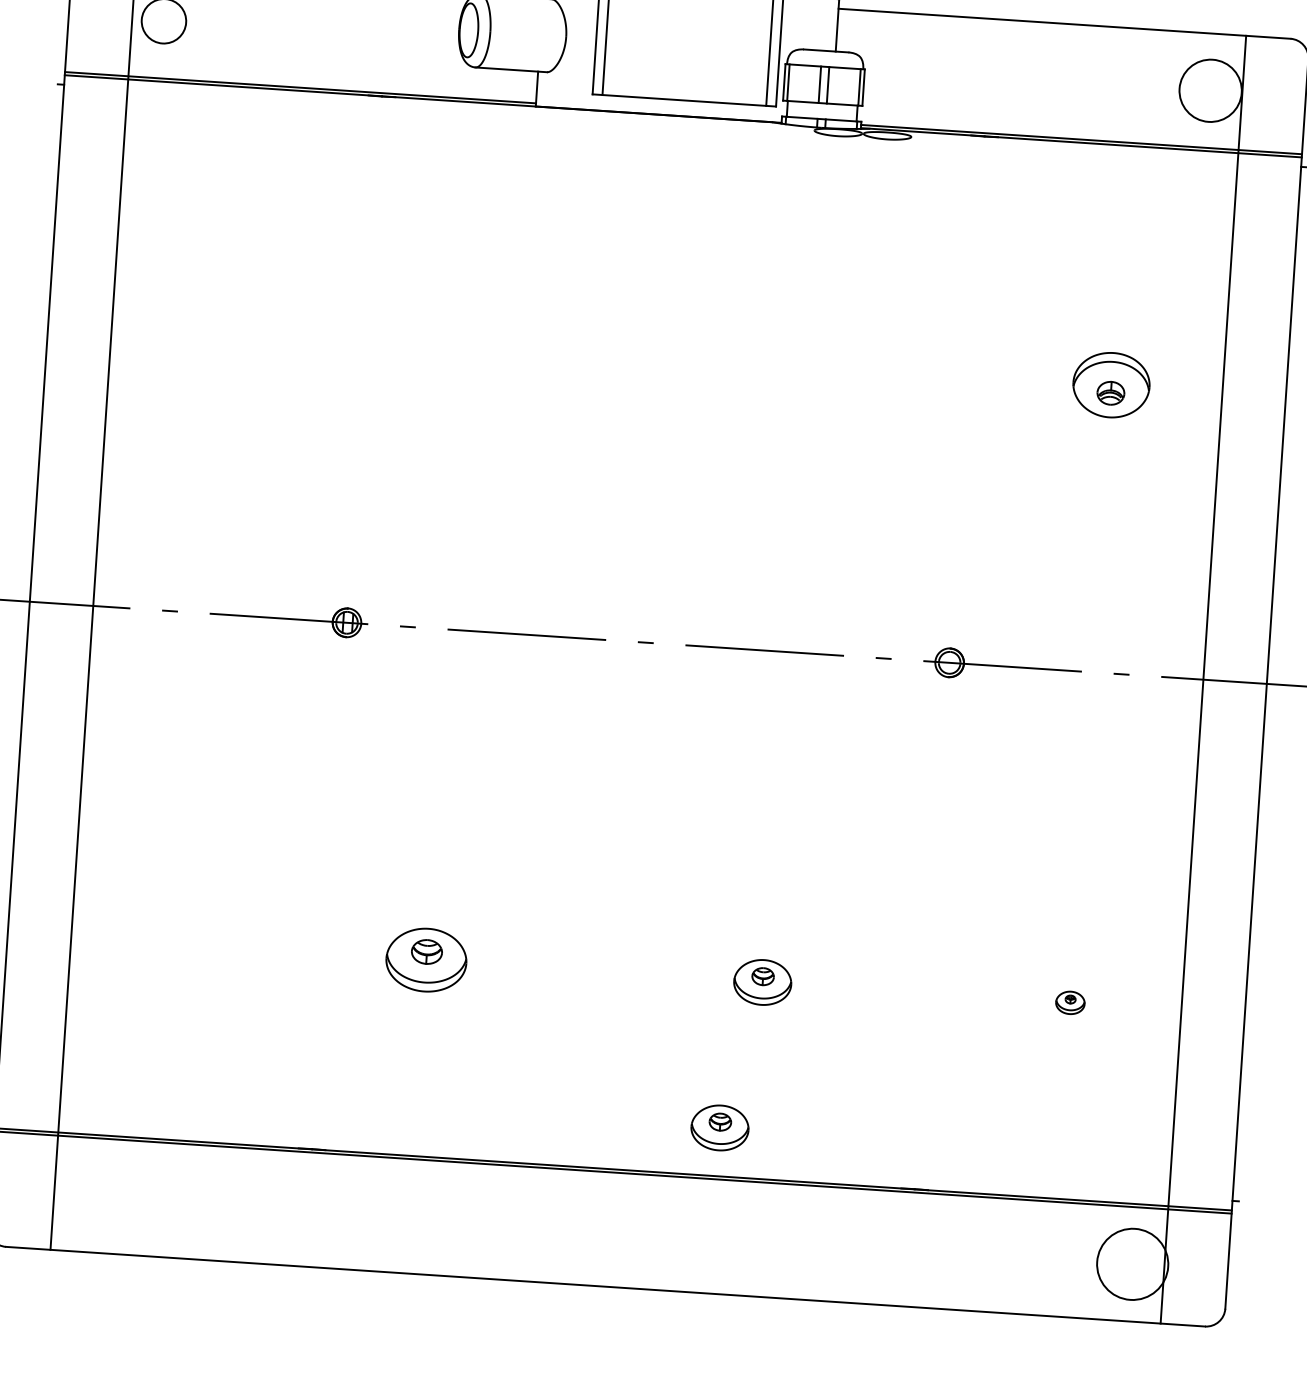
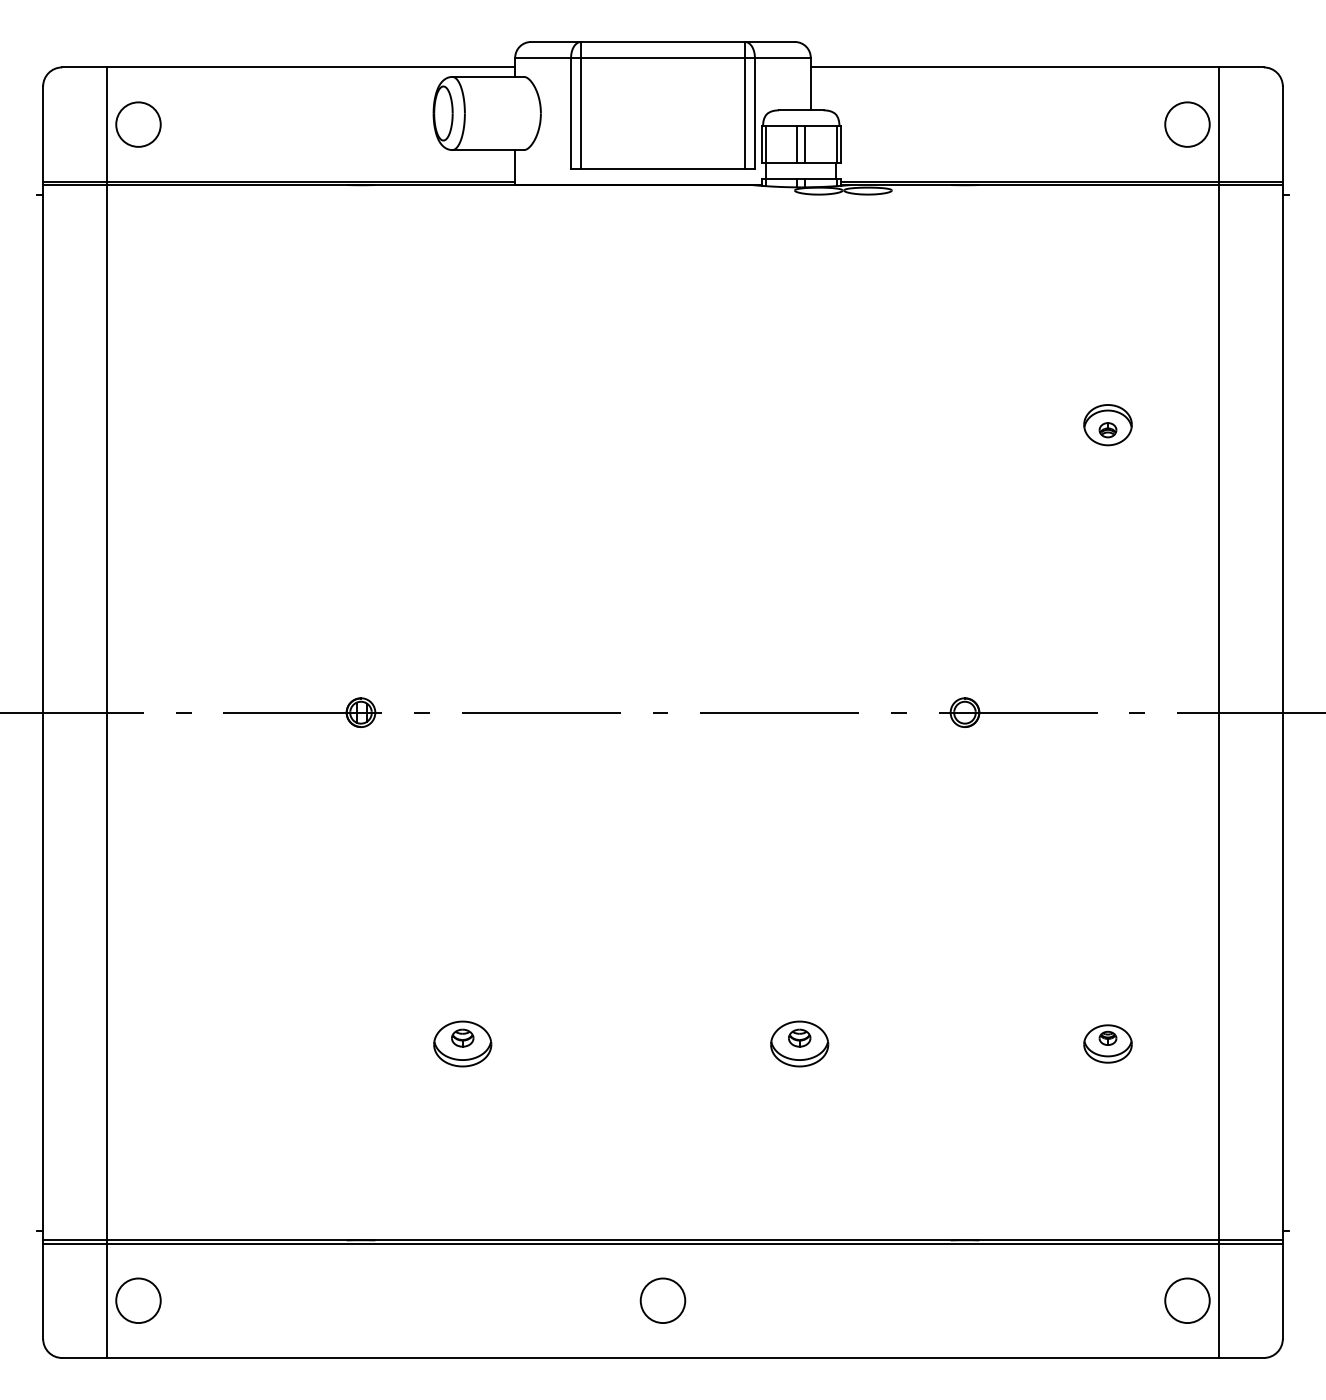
circle: (1210, 90) -> (1187, 124), size x0.71
part: (1110, 385) -> (1107, 425), size x0.62
part: (426, 959) -> (462, 1043), size x0.71
part: (1069, 1002) -> (1107, 1043), size x1.67
part: (719, 1127) -> (766, 1191), removed
circle: (86, 1194) -> (138, 1300), added
circle: (608, 1229) -> (662, 1300), added
circle: (1132, 1264) -> (1187, 1300), size x0.62

